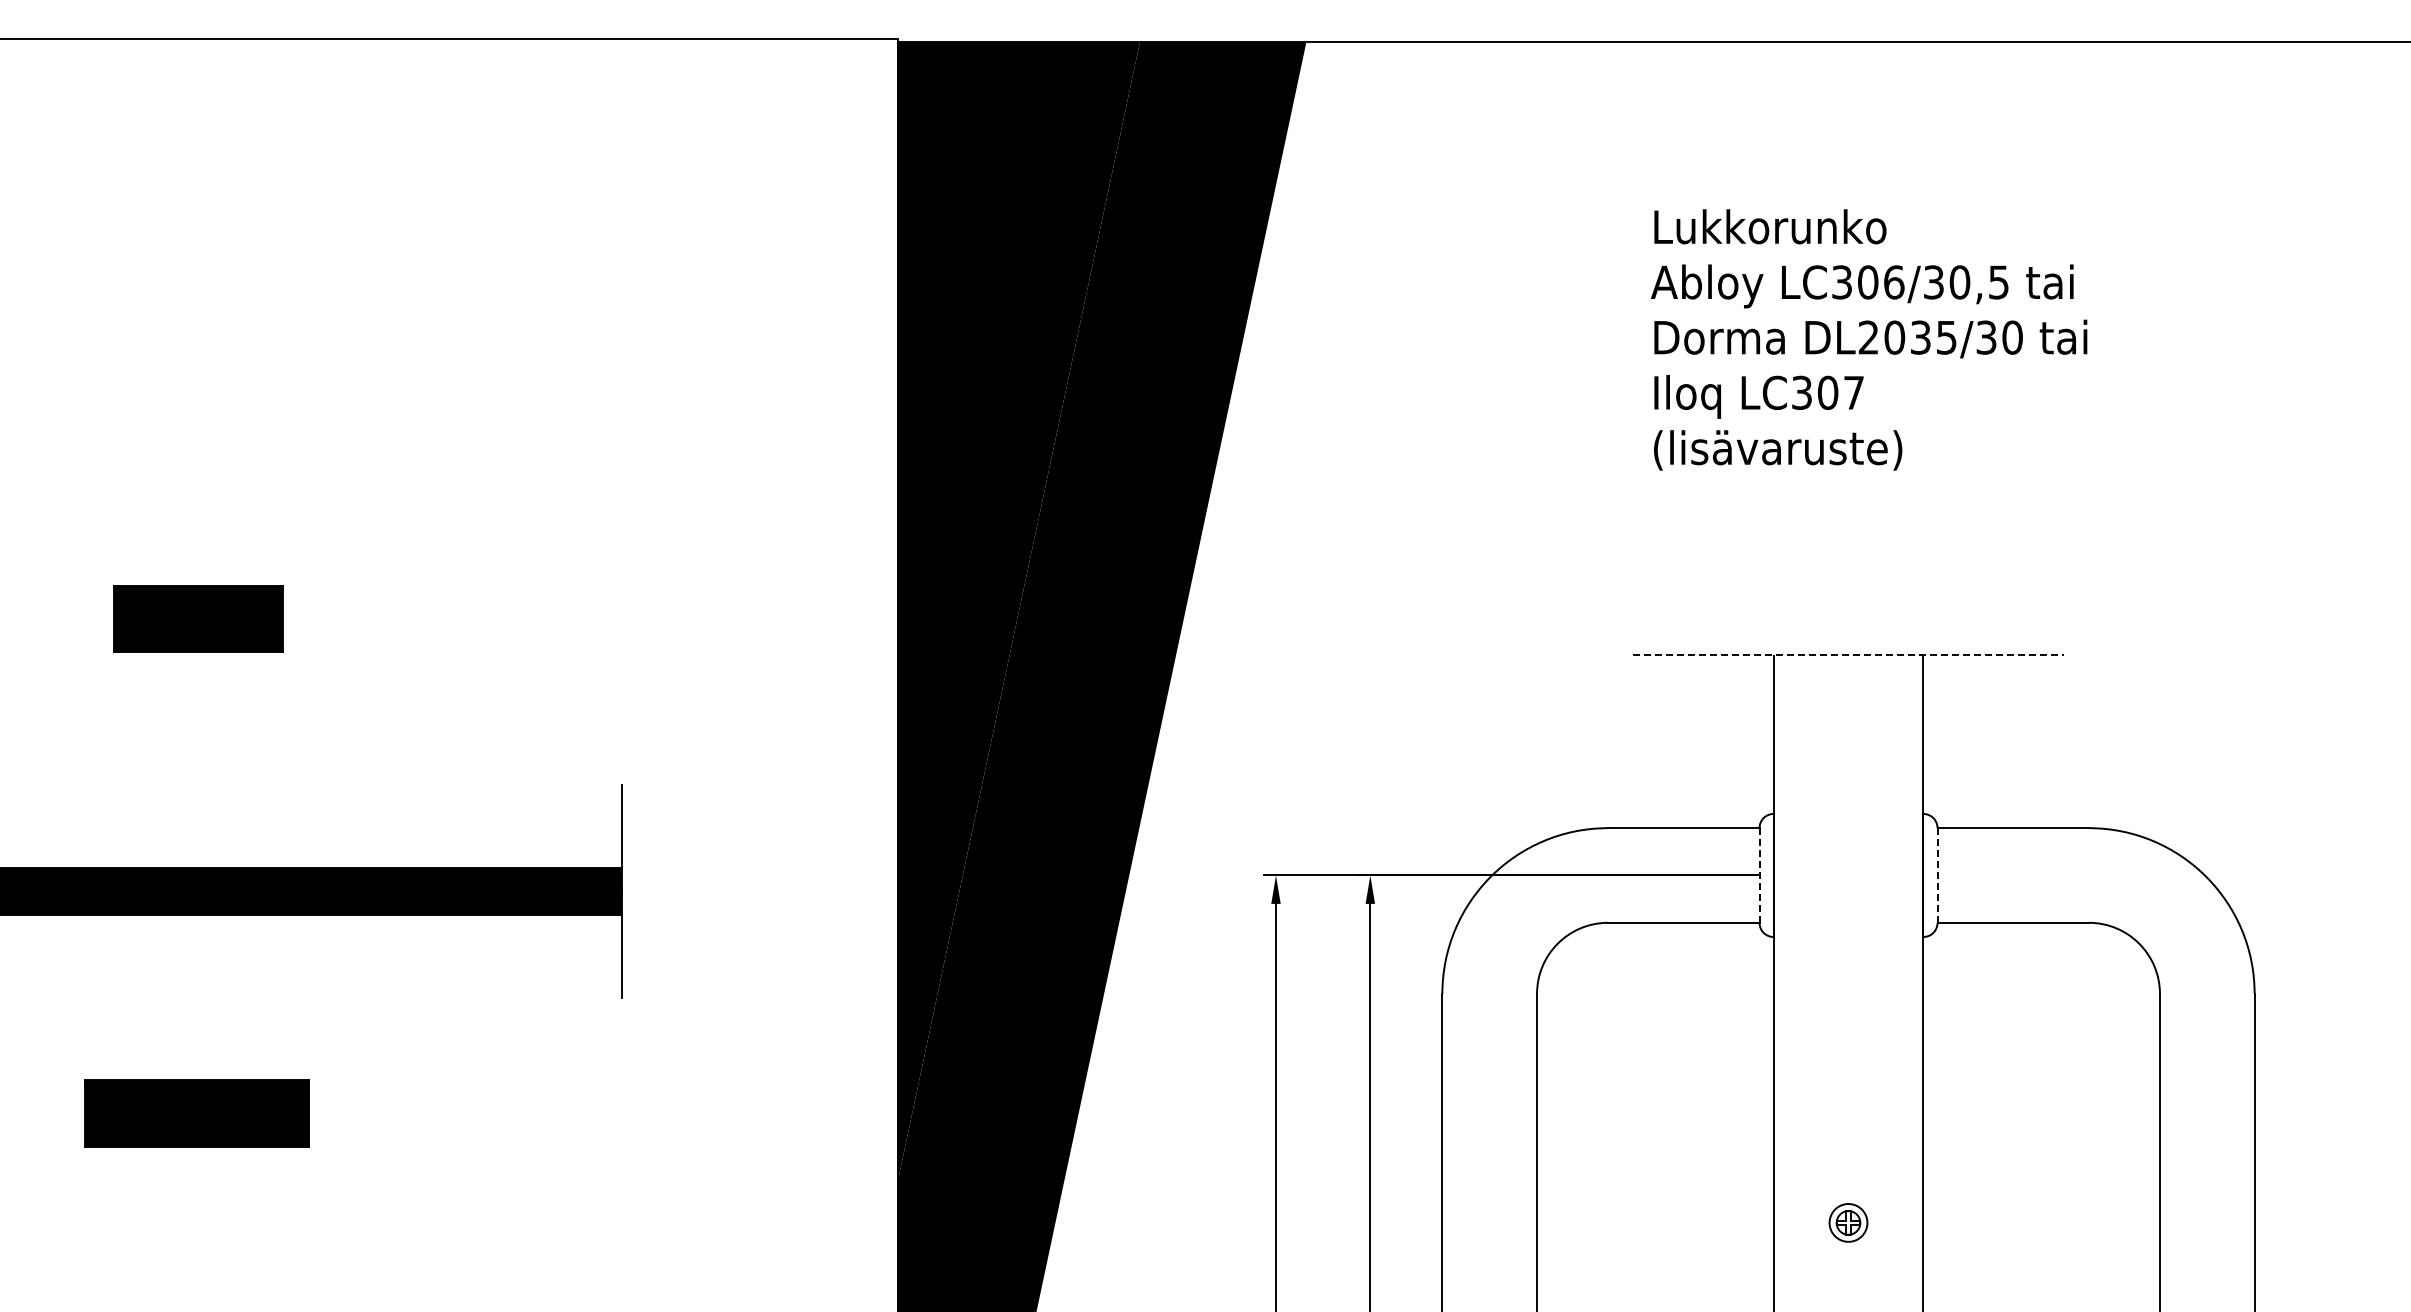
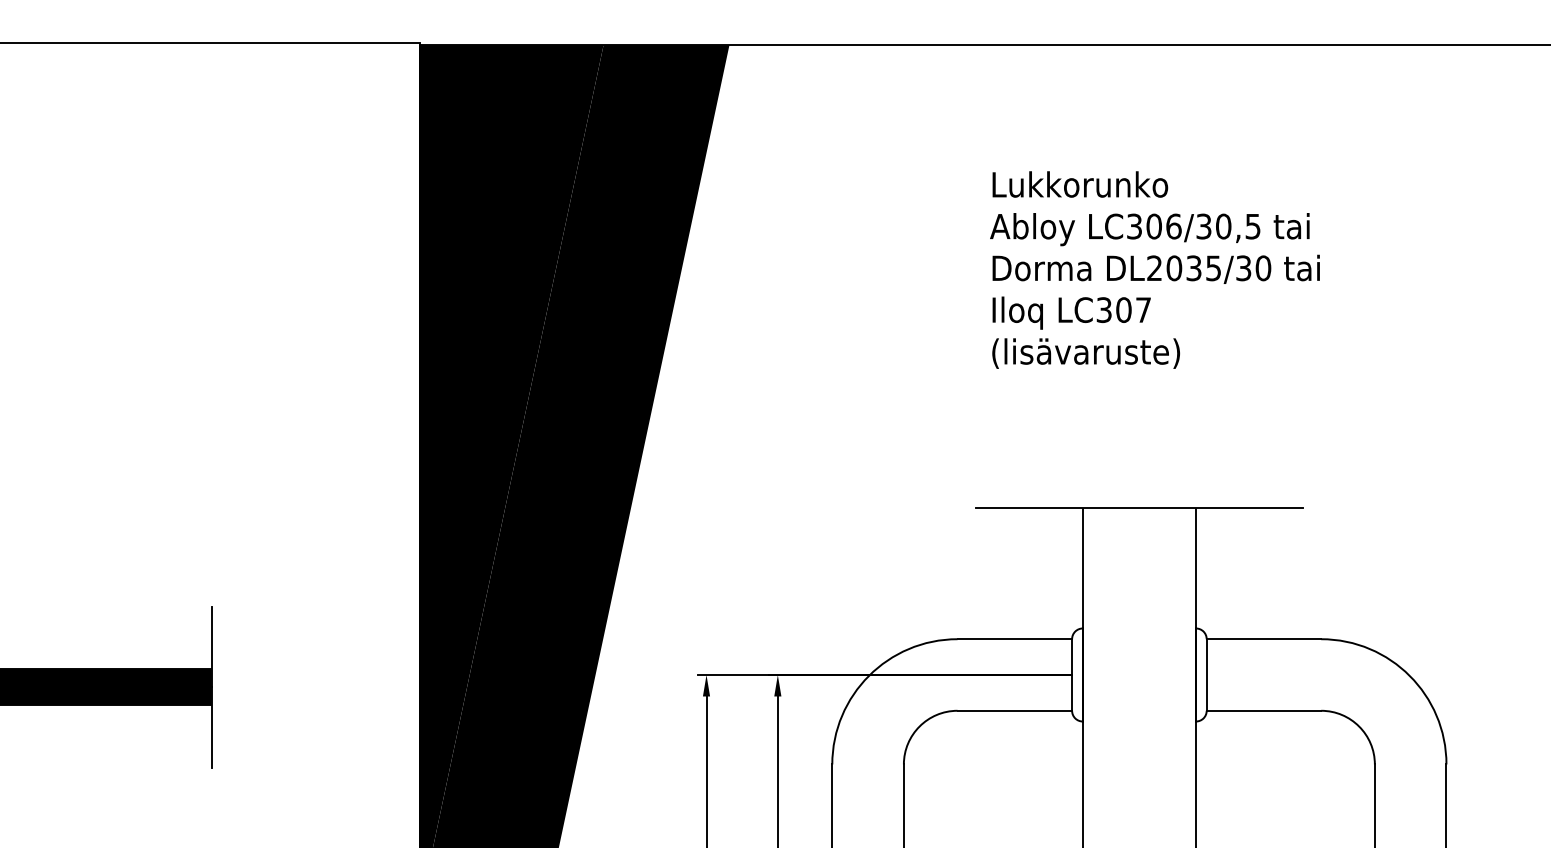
line: (1848, 654) -> (1139, 507), dashed -> solid
line: (1759, 875) -> (1072, 675), dashed -> solid
line: (1937, 875) -> (1206, 675), dashed -> solid

